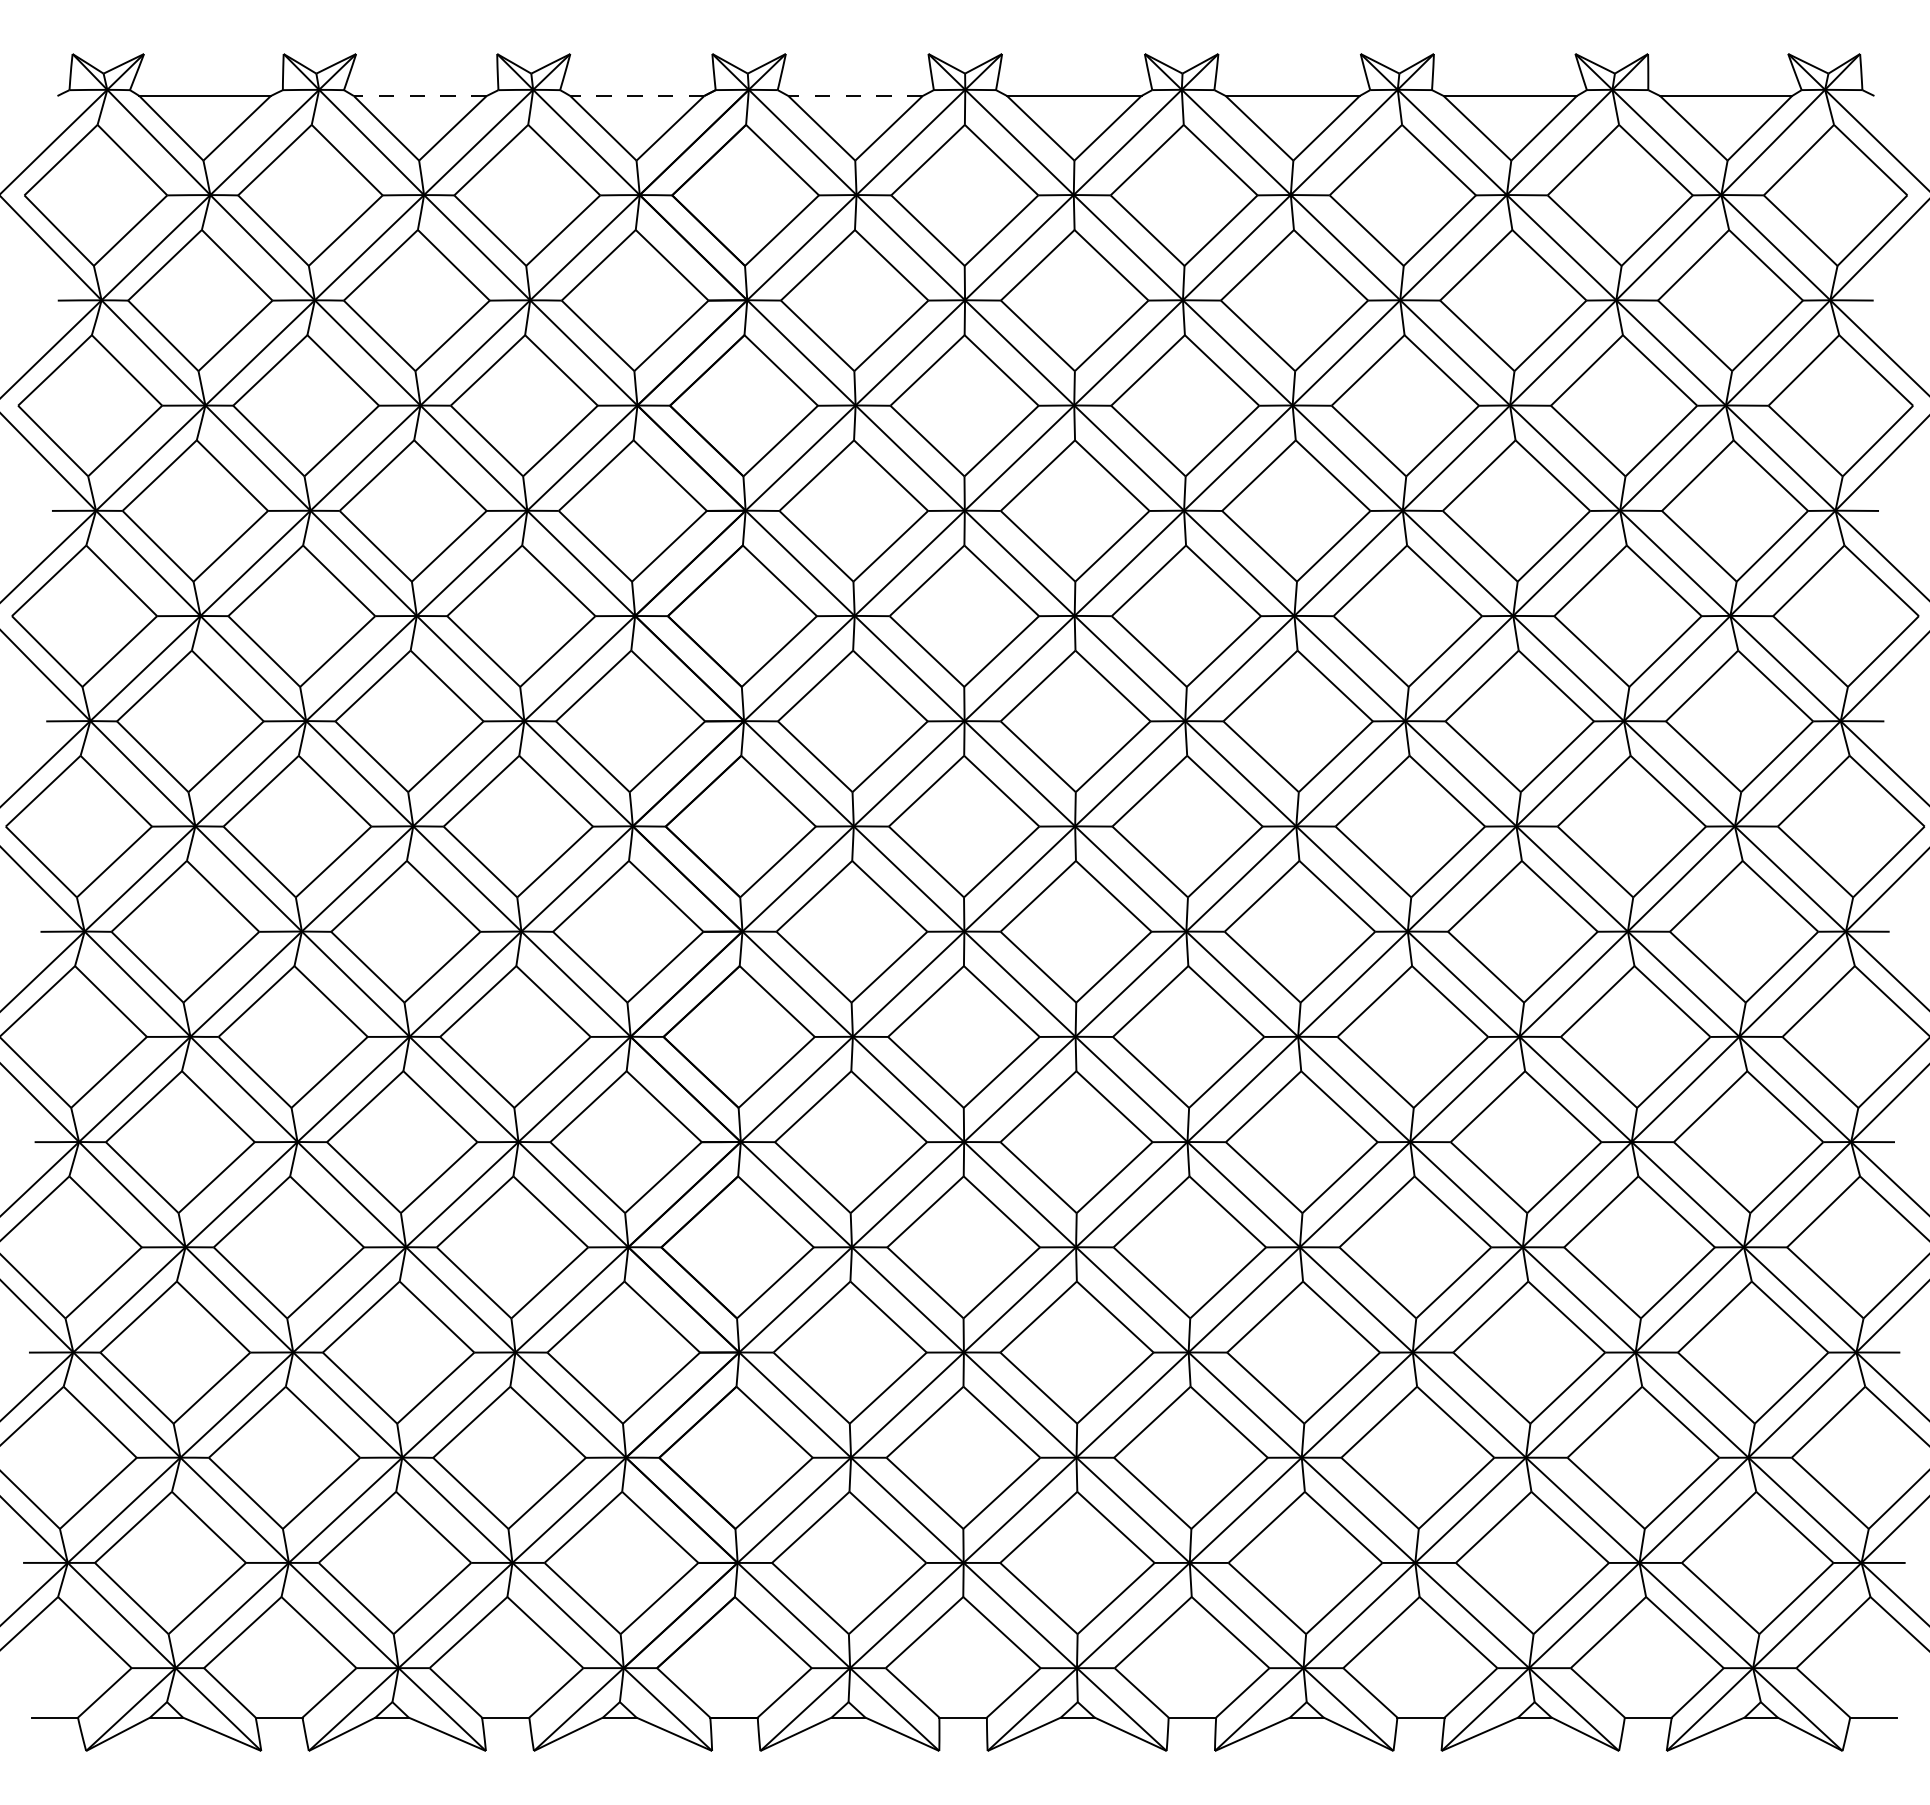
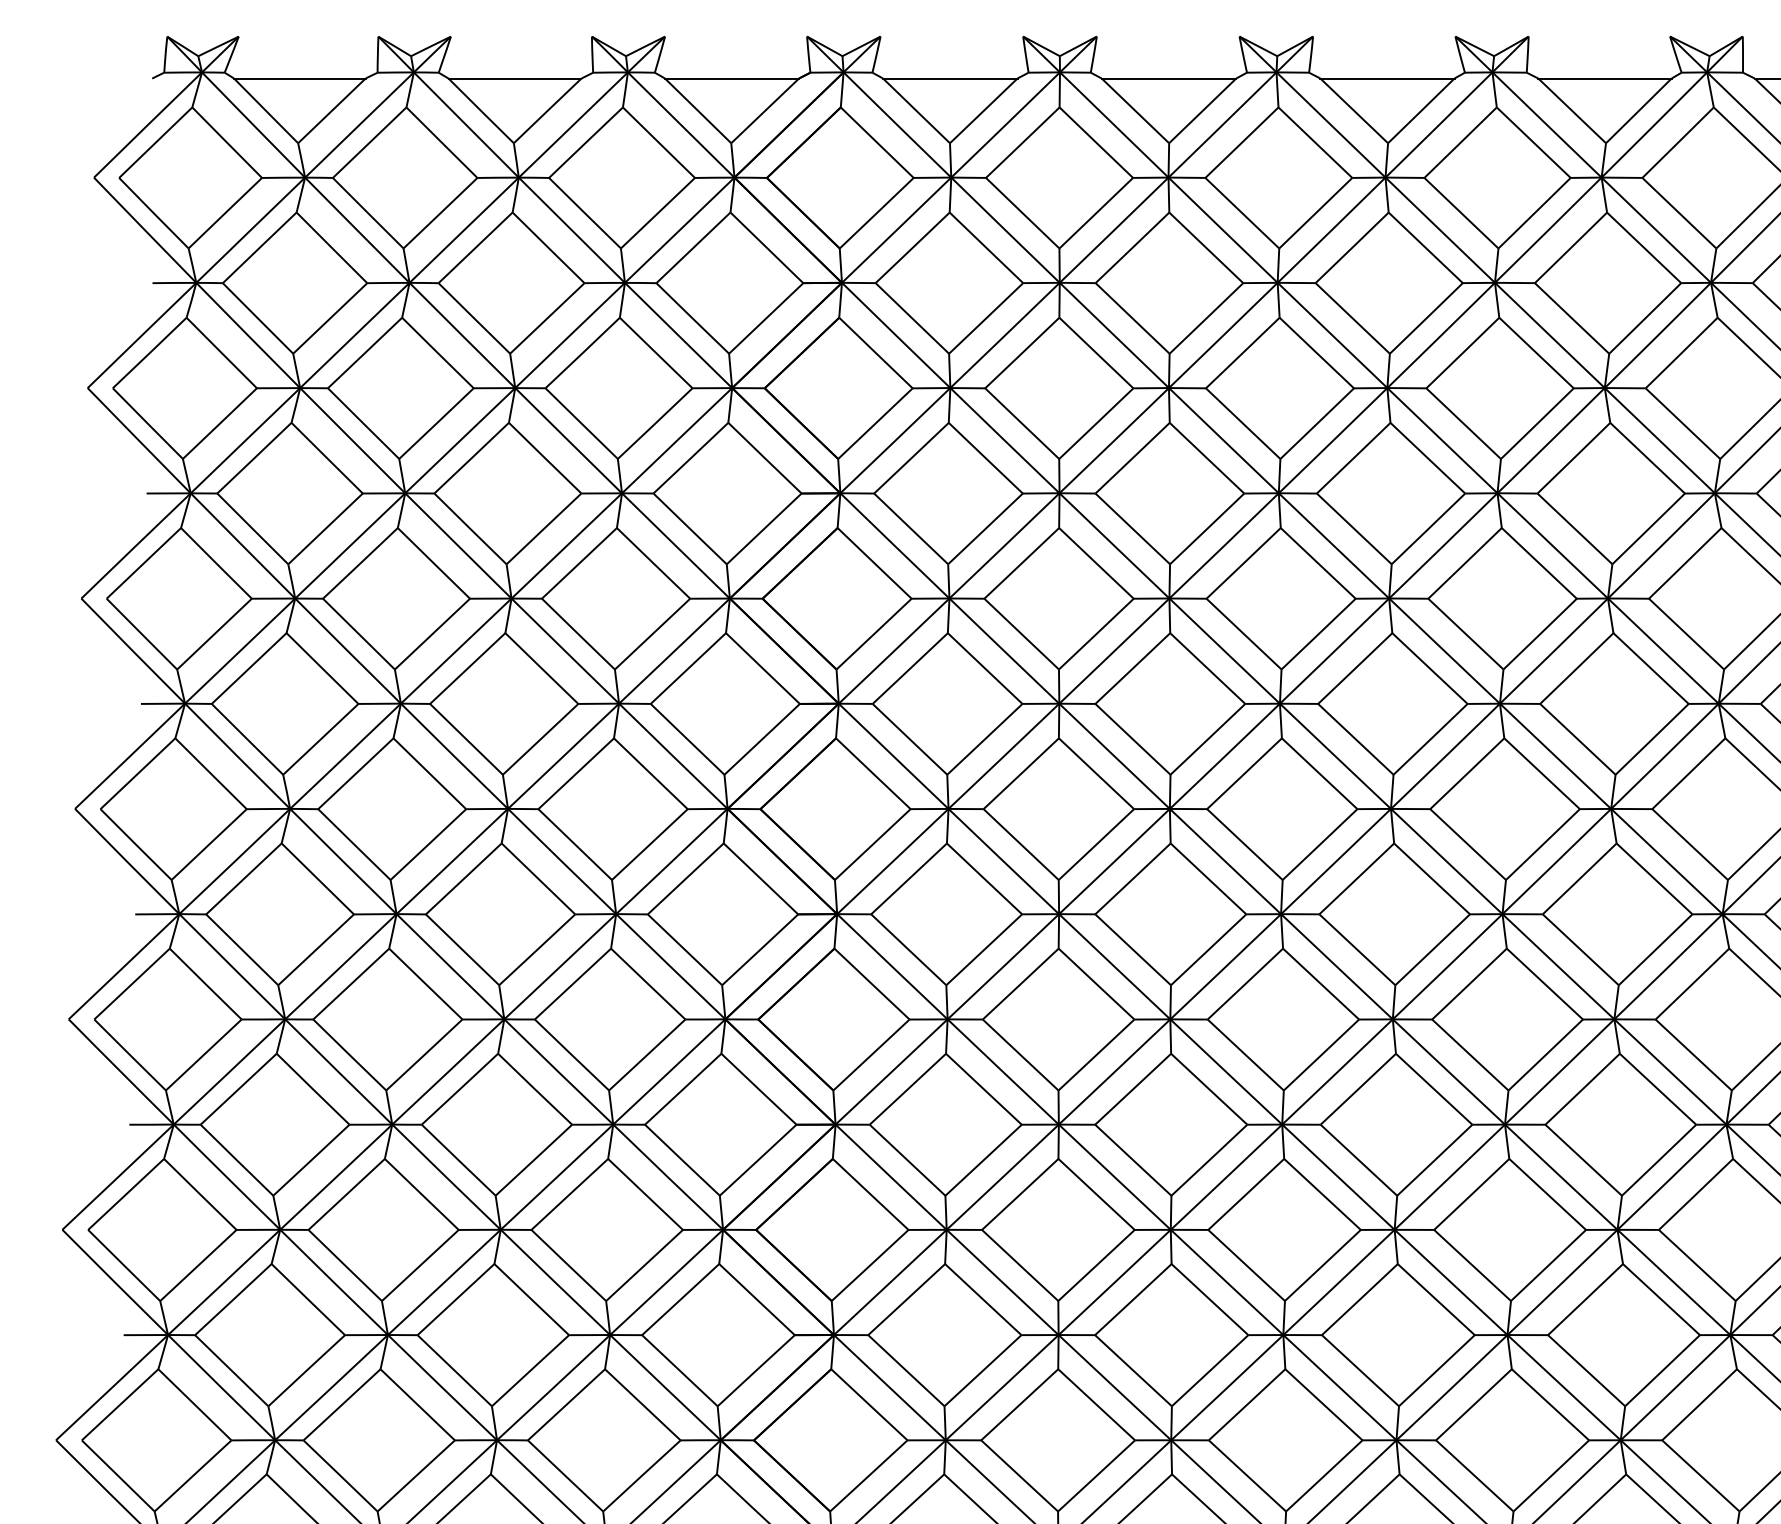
line: (855, 95) -> (950, 78), dashed -> solid
line: (419, 96) -> (514, 79), dashed -> solid
line: (637, 96) -> (732, 79), dashed -> solid

